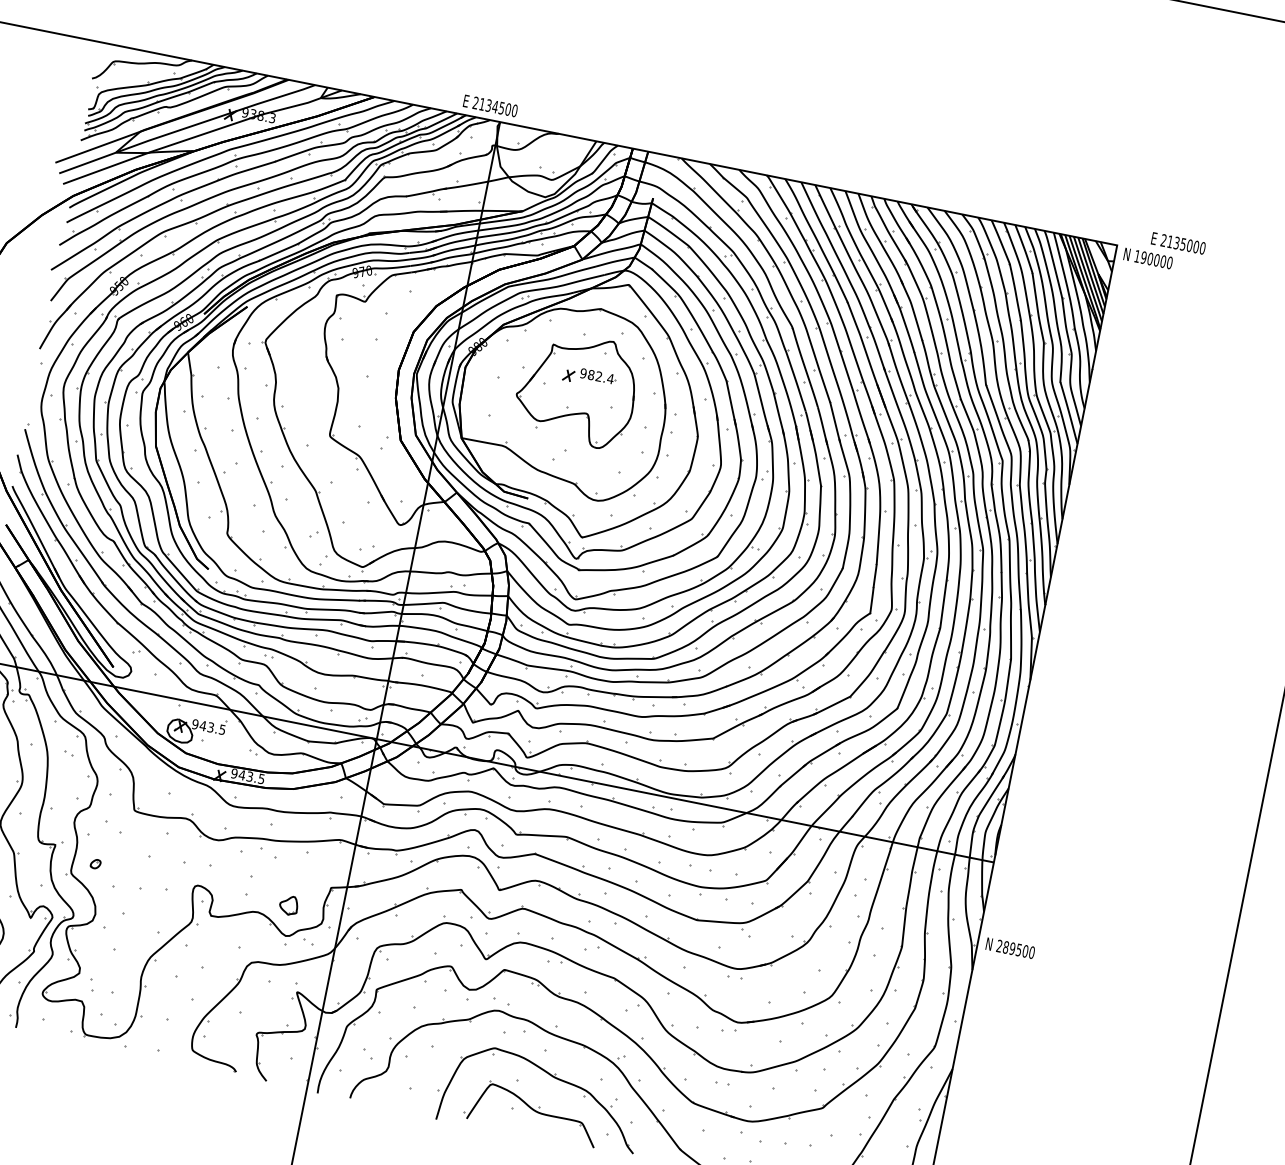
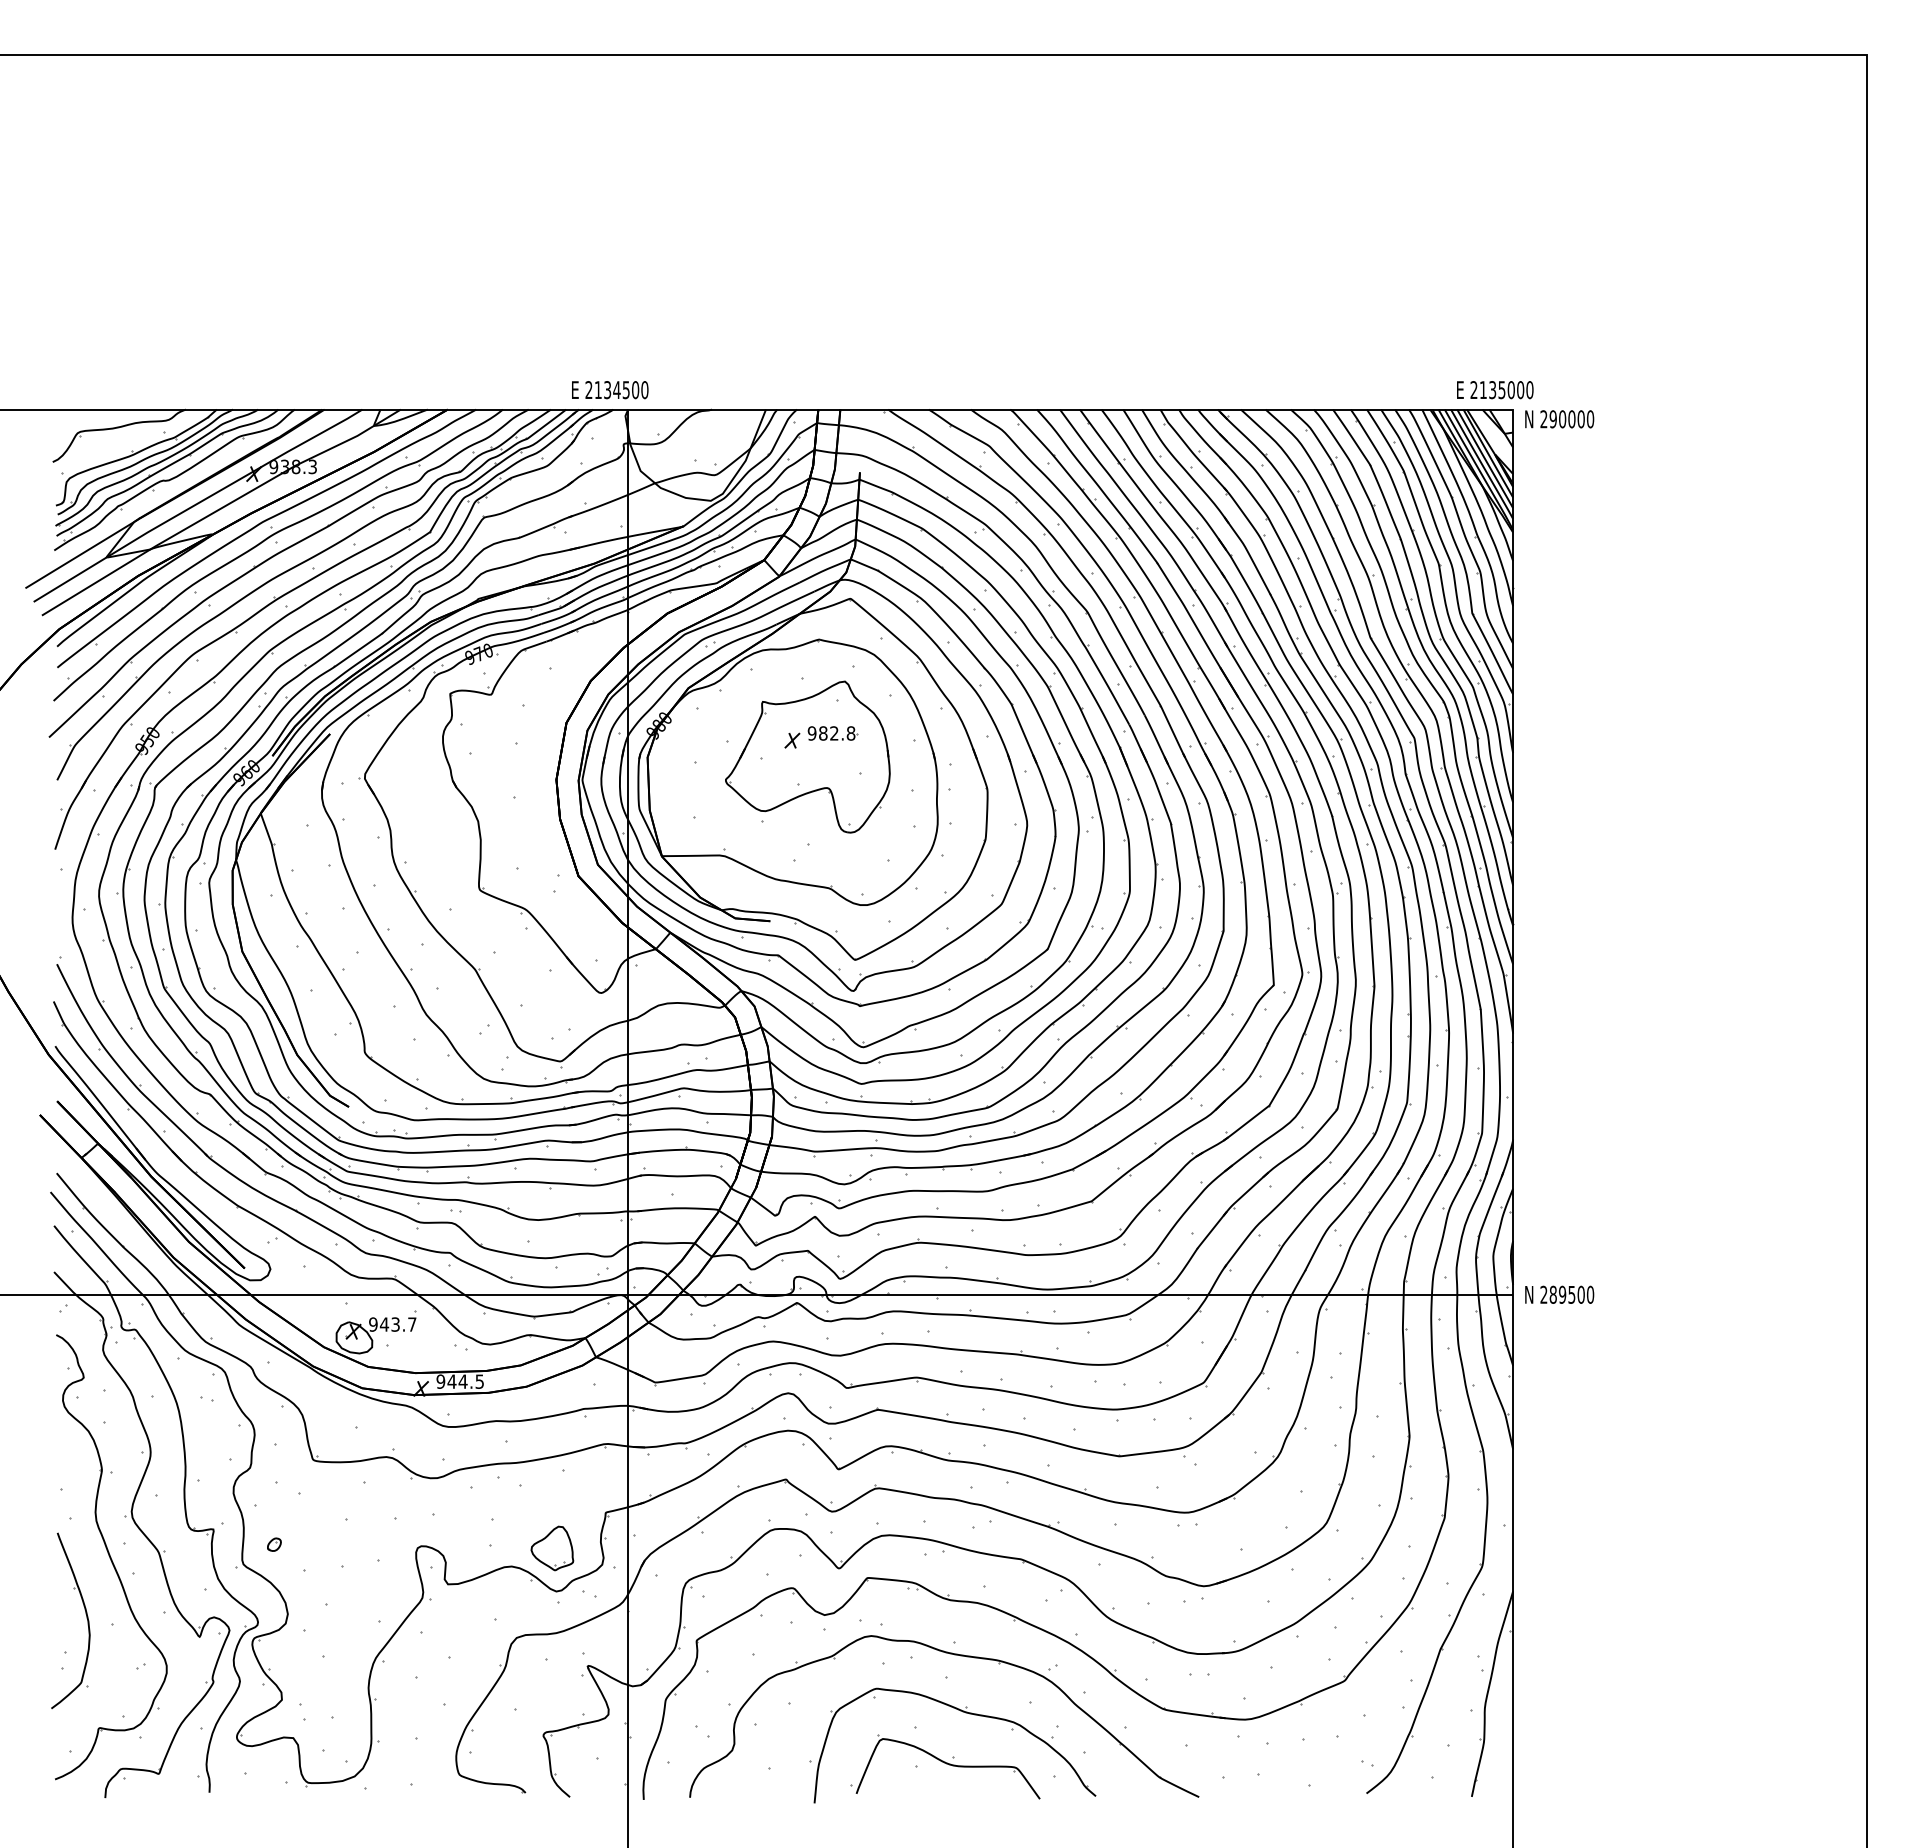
text: (1178, 243) -> (1495, 390), moved
text: (1137, 255) -> (1543, 418), 190000 -> 290000
text: (610, 378) -> (850, 733), 982.4 -> 982.8
text: (222, 729) -> (412, 1324), 943.5 -> 943.7
text: (249, 776) -> (462, 1381), 943.5 -> 944.5
part: (289, 905) -> (552, 1548), size x1.67
text: (1010, 948) -> (1559, 1294), moved

